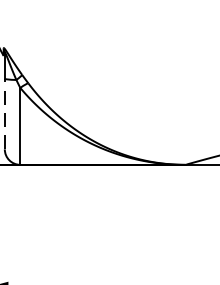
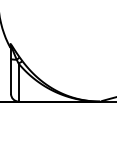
line: (5, 113) -> (11, 76), dashed -> solid

